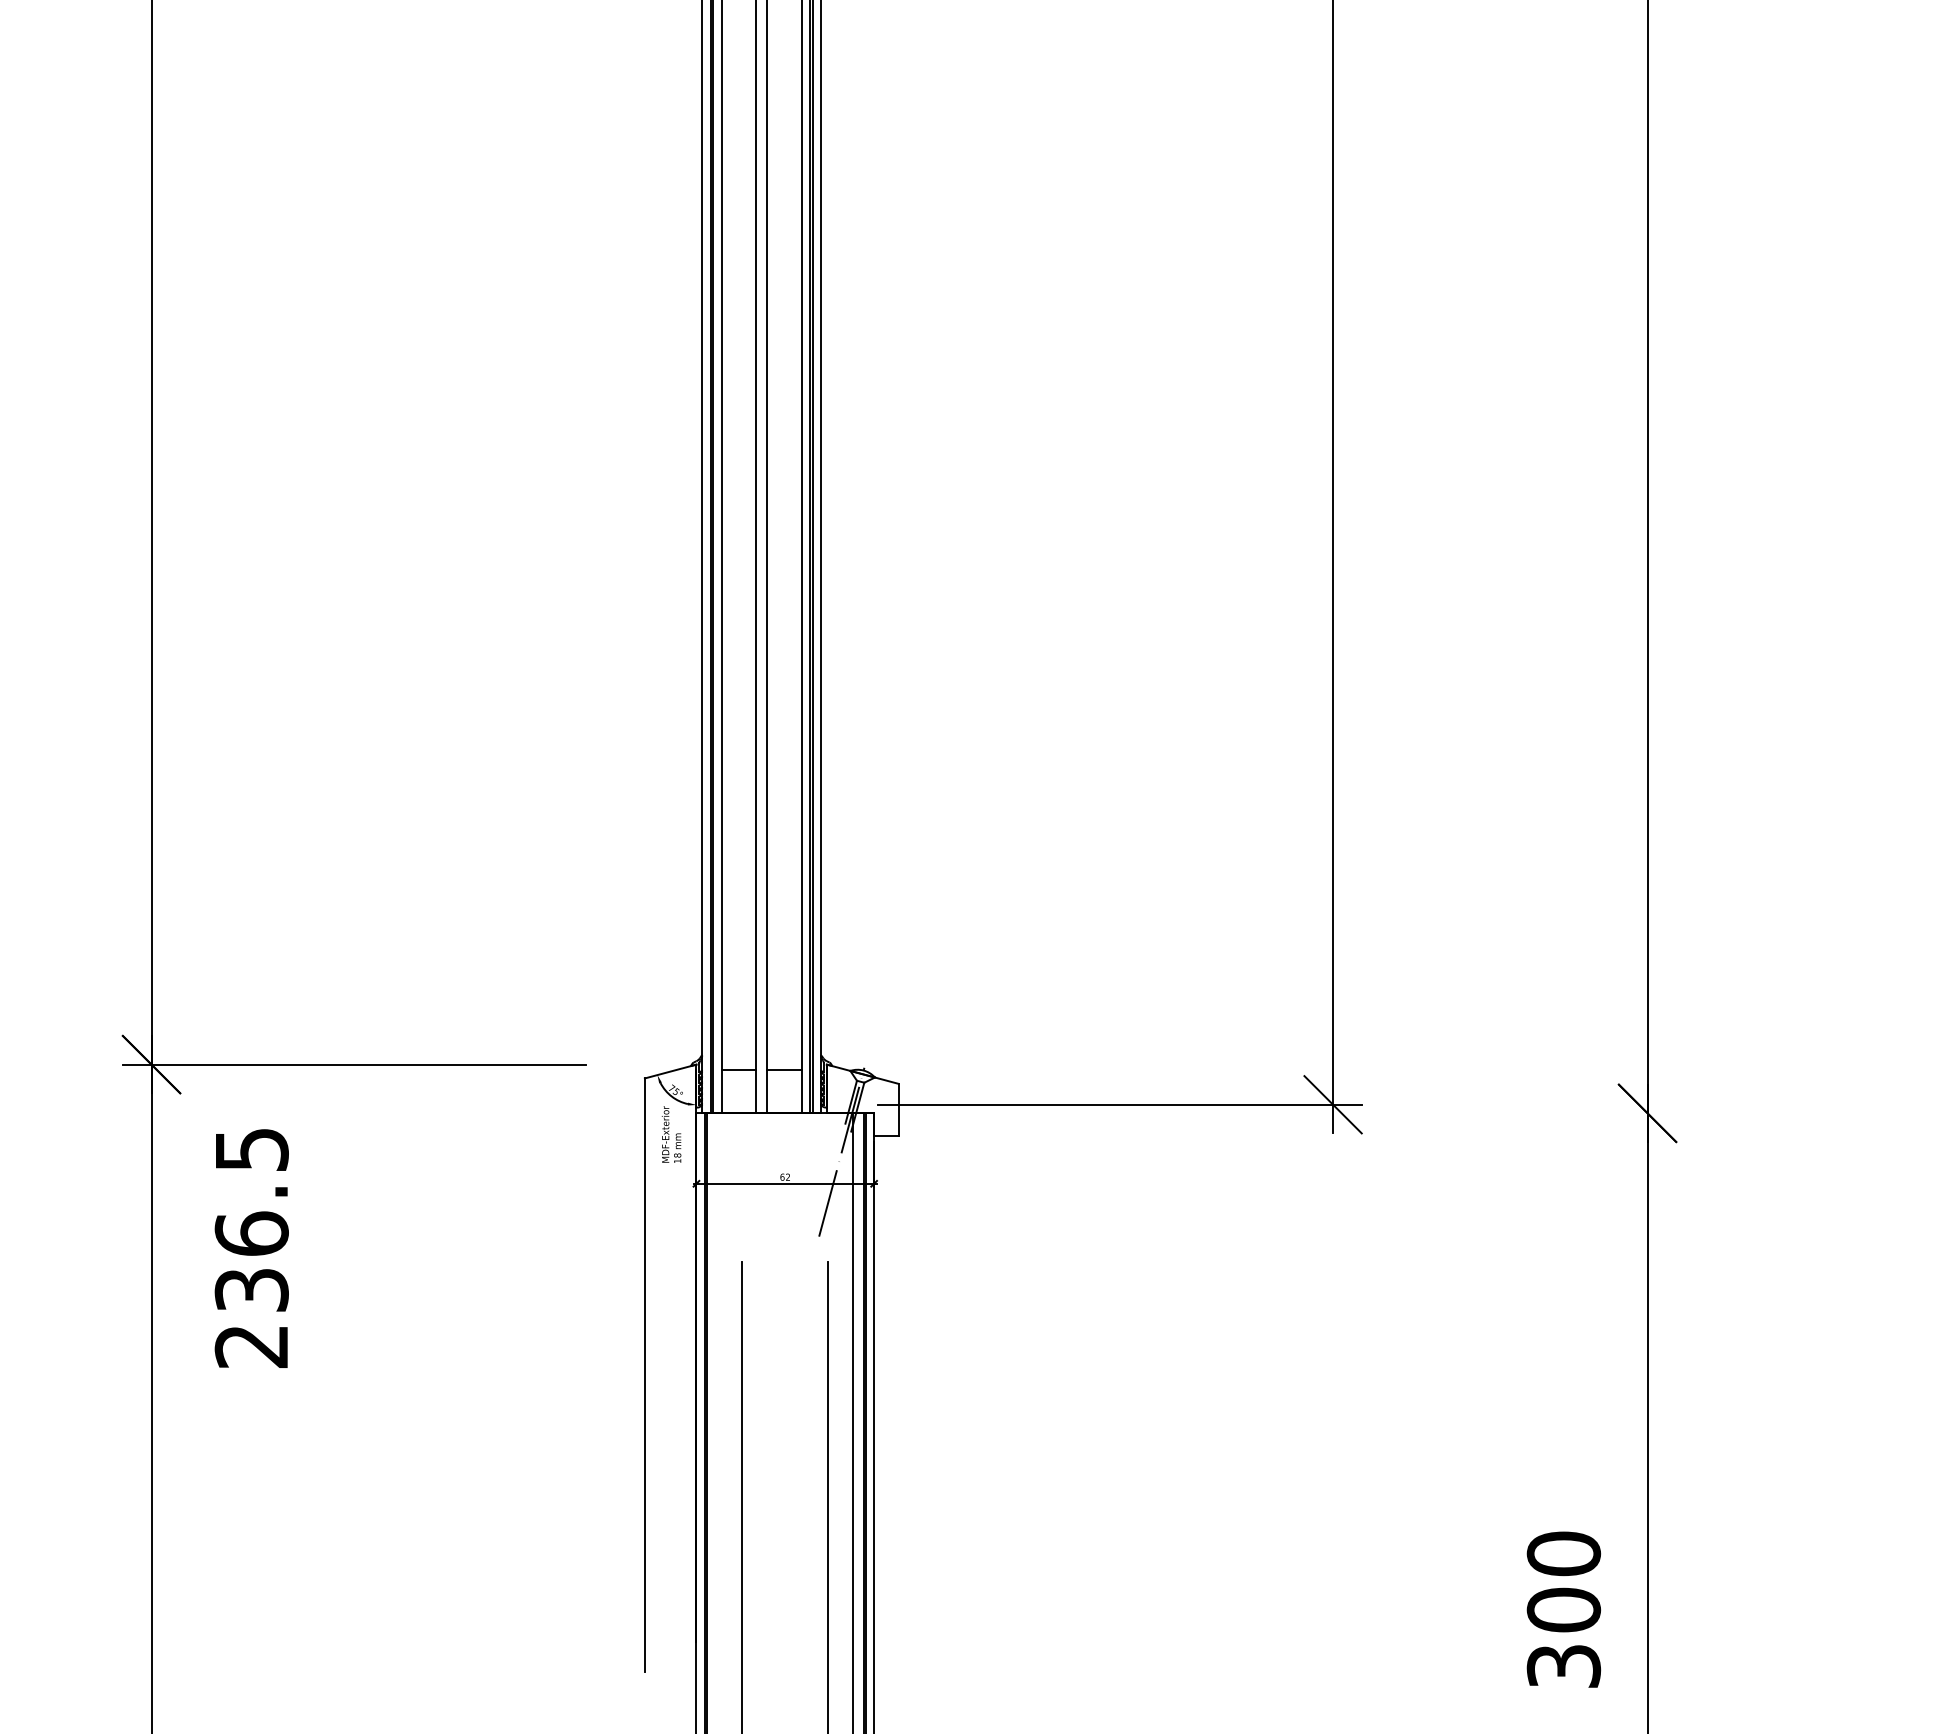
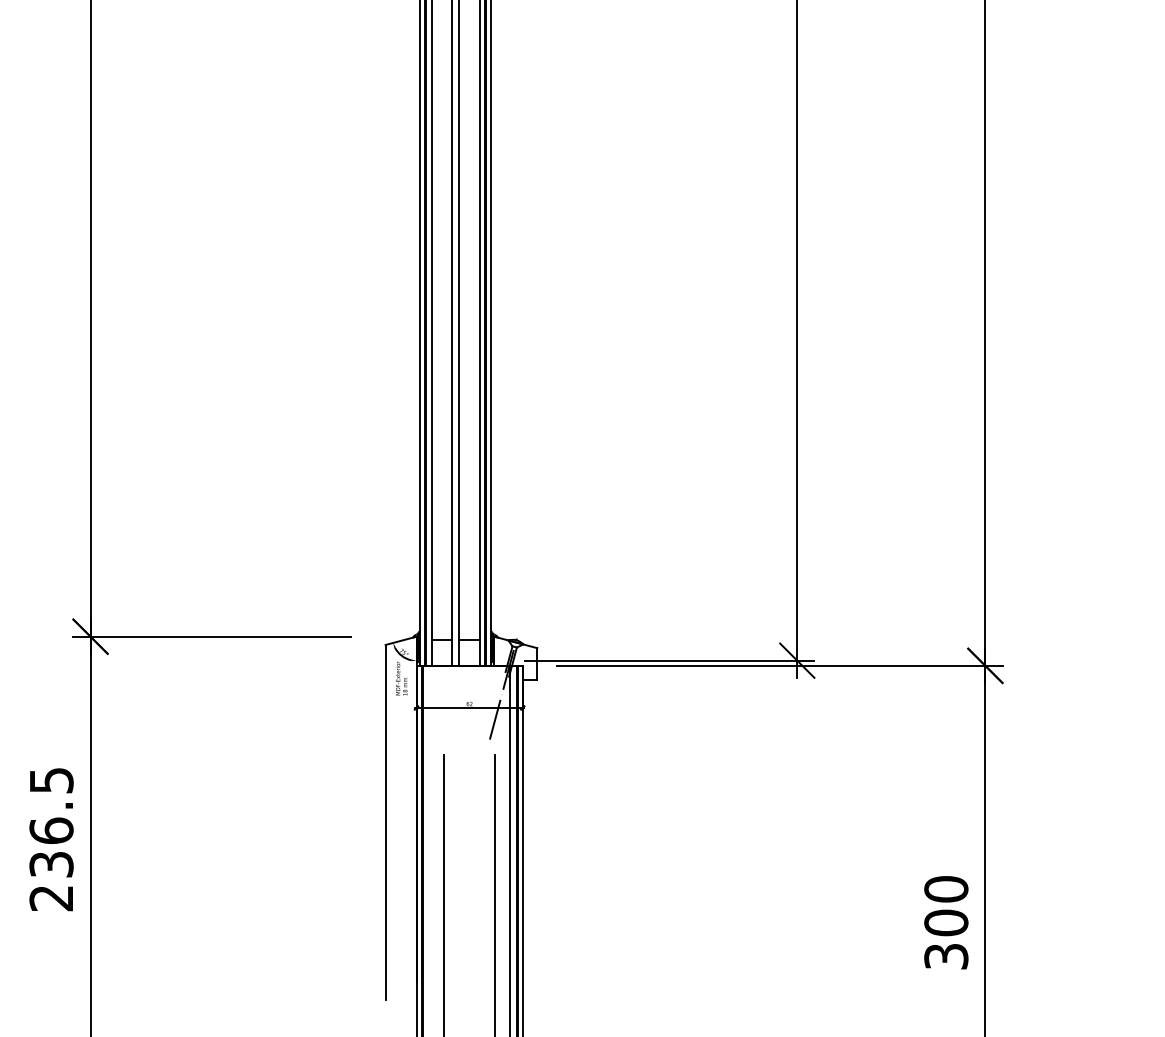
line: (1303, 1112) -> (779, 665), added
text: (251, 1248) -> (51, 839), moved
text: (1564, 1609) -> (946, 922), moved

